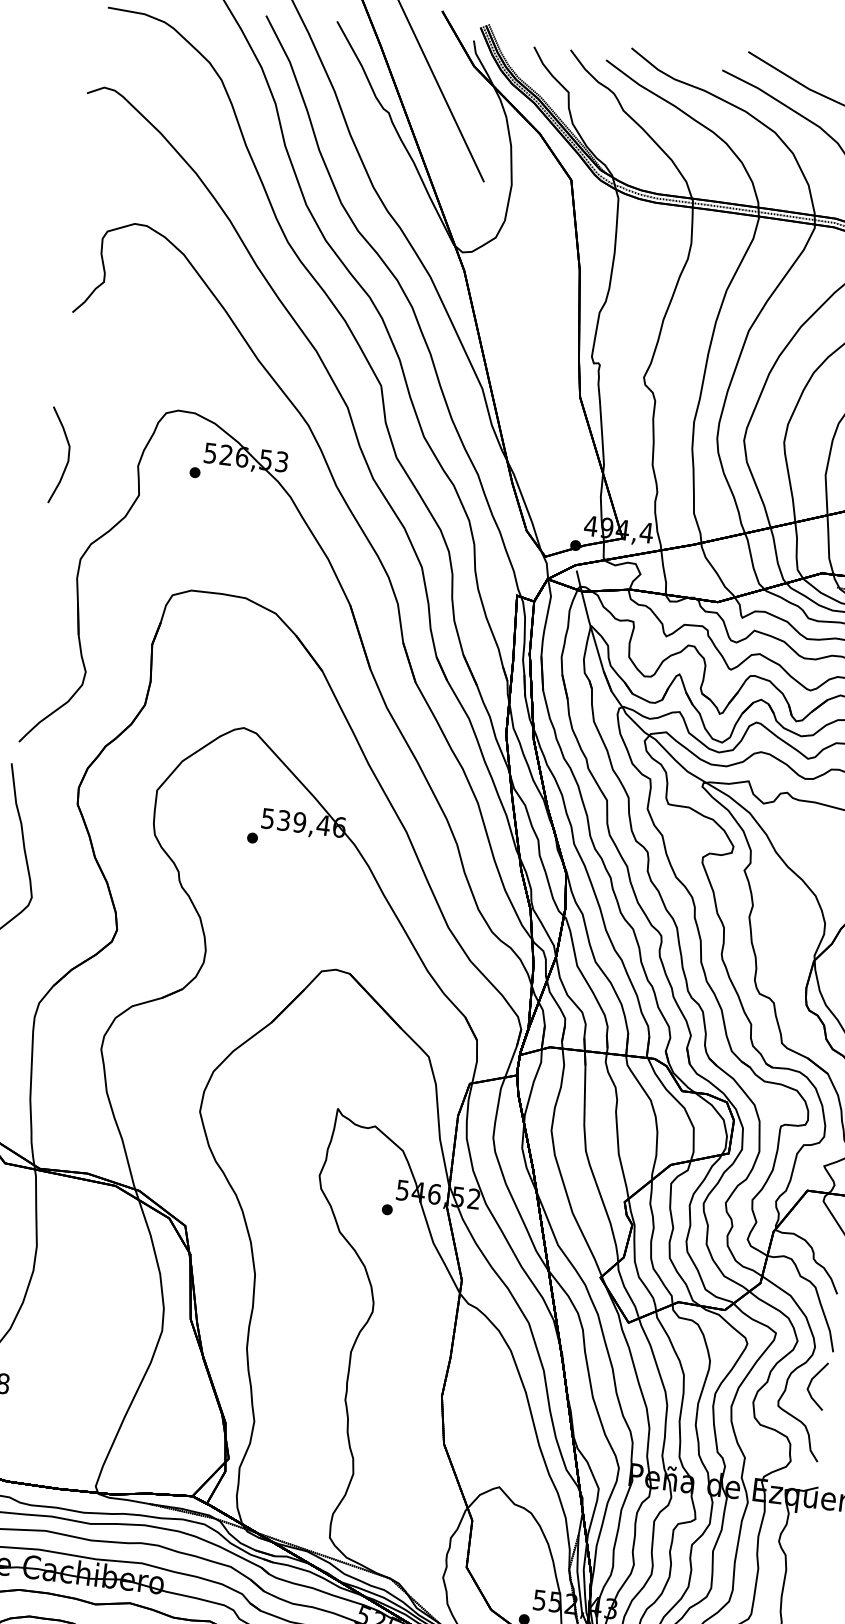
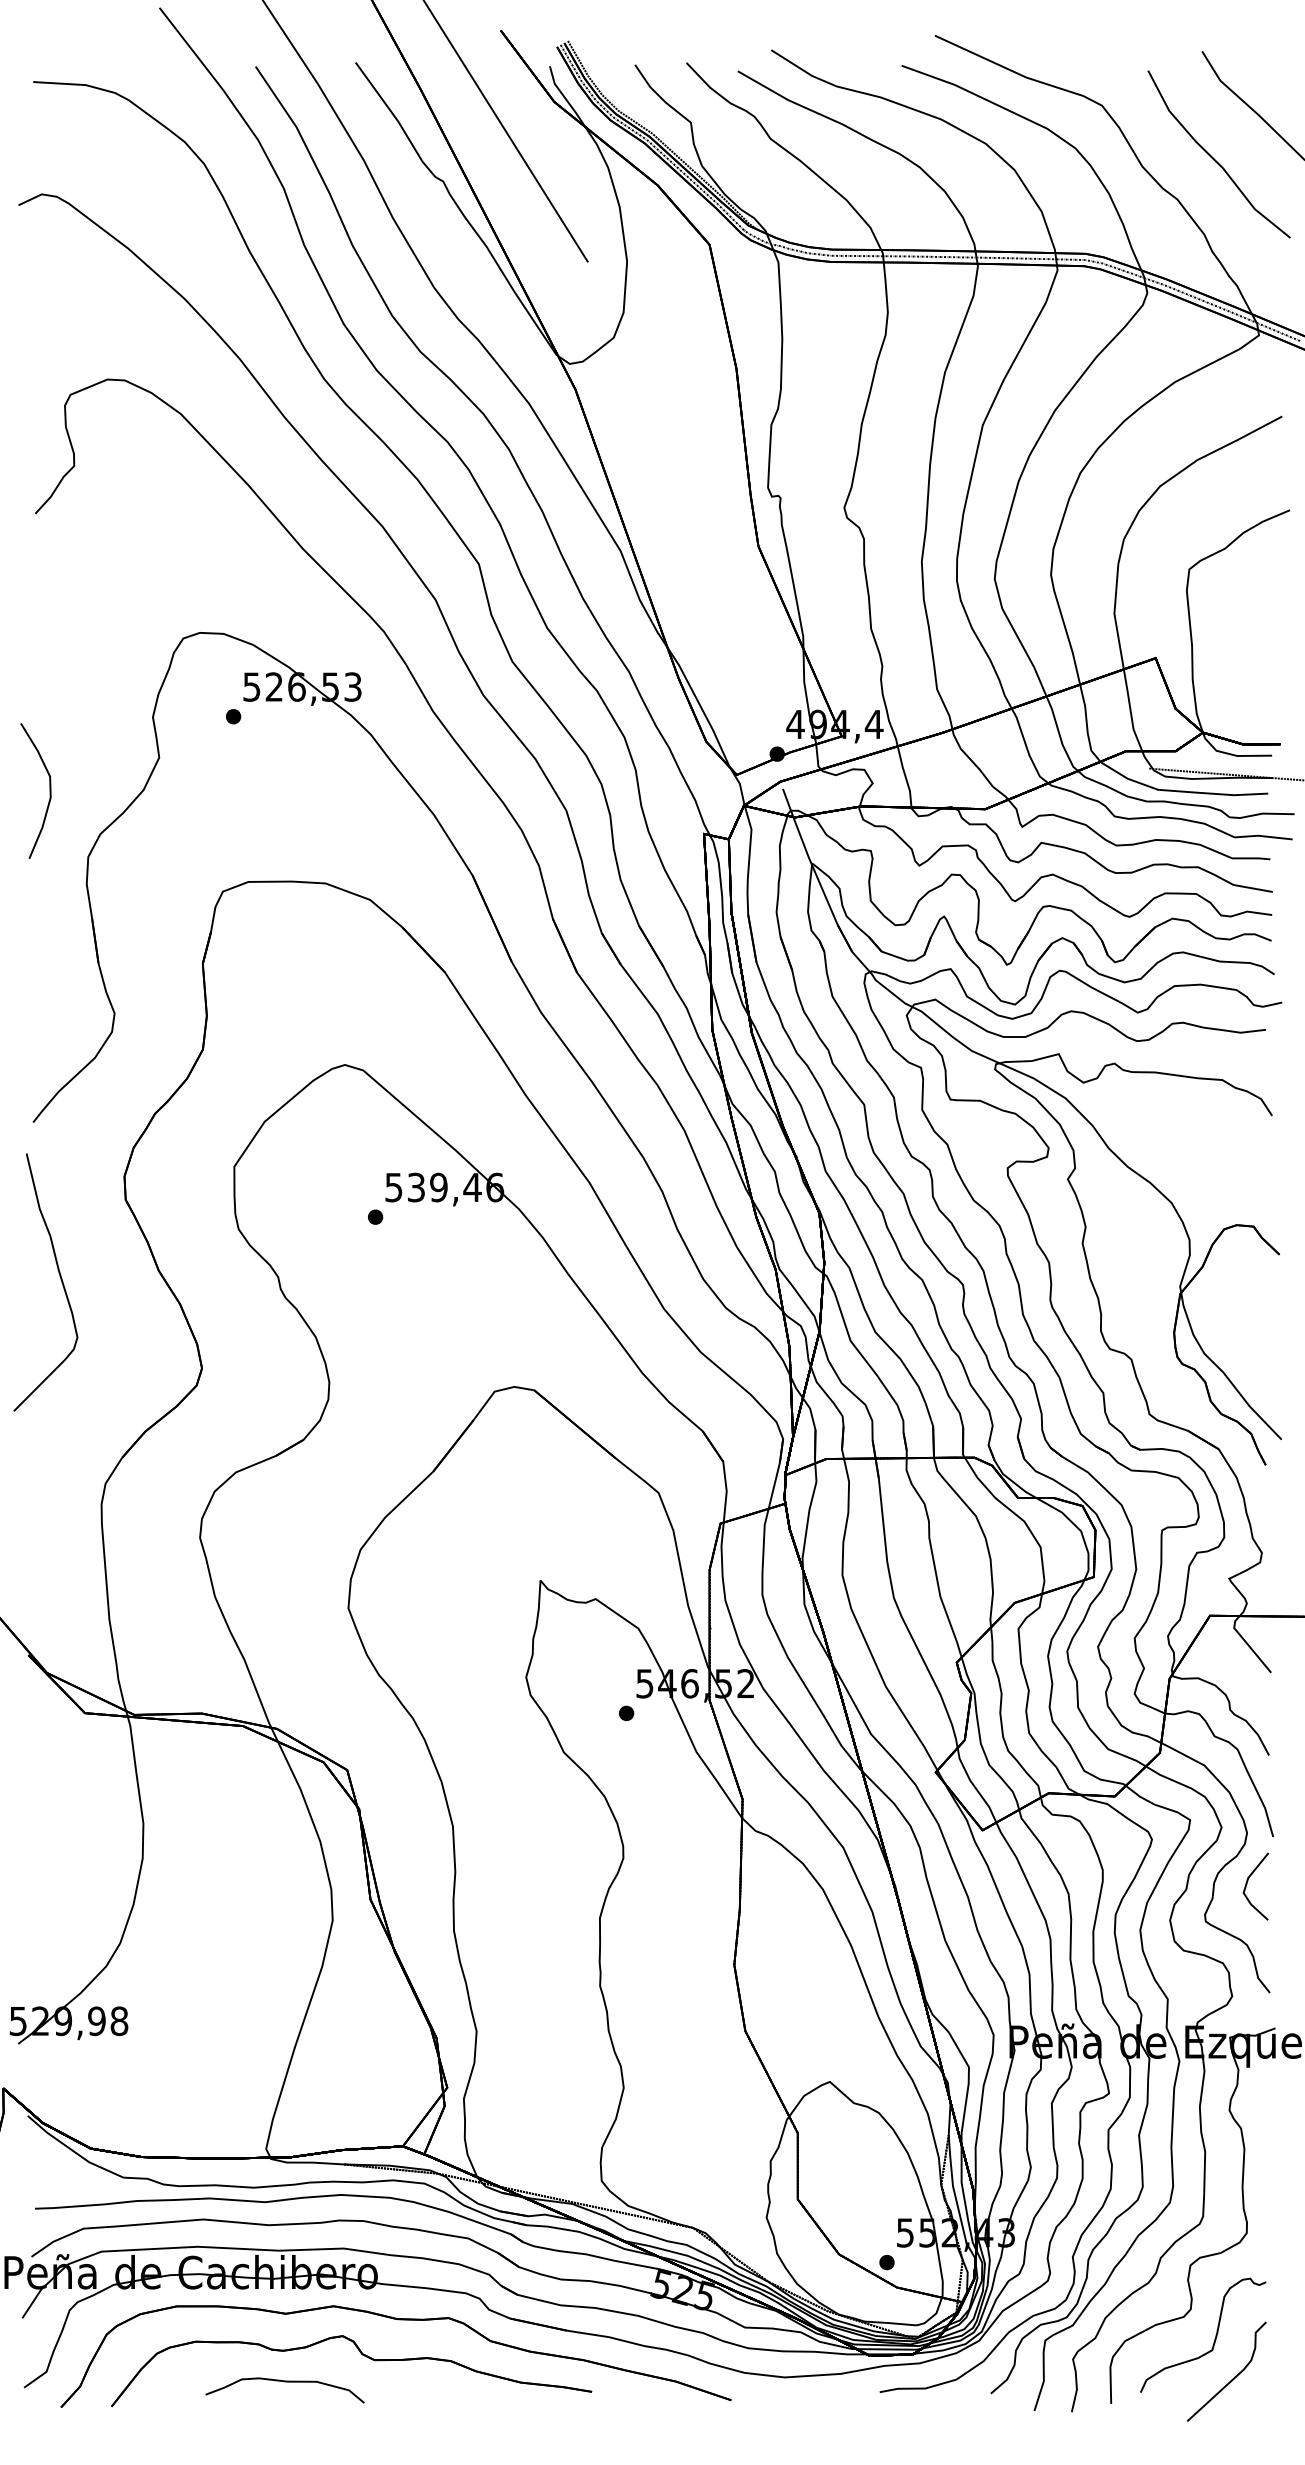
curve: (68, 456) -> (49, 790), moved

